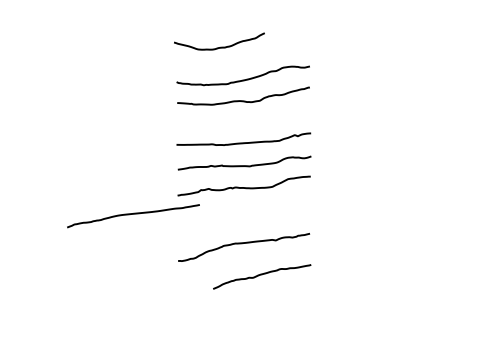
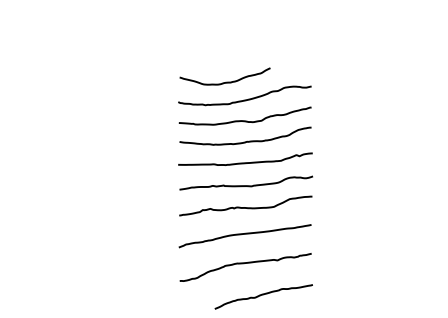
curve: (220, 46) -> (226, 81), moved
curve: (245, 120) -> (247, 140), added
curve: (133, 214) -> (245, 234), moved

